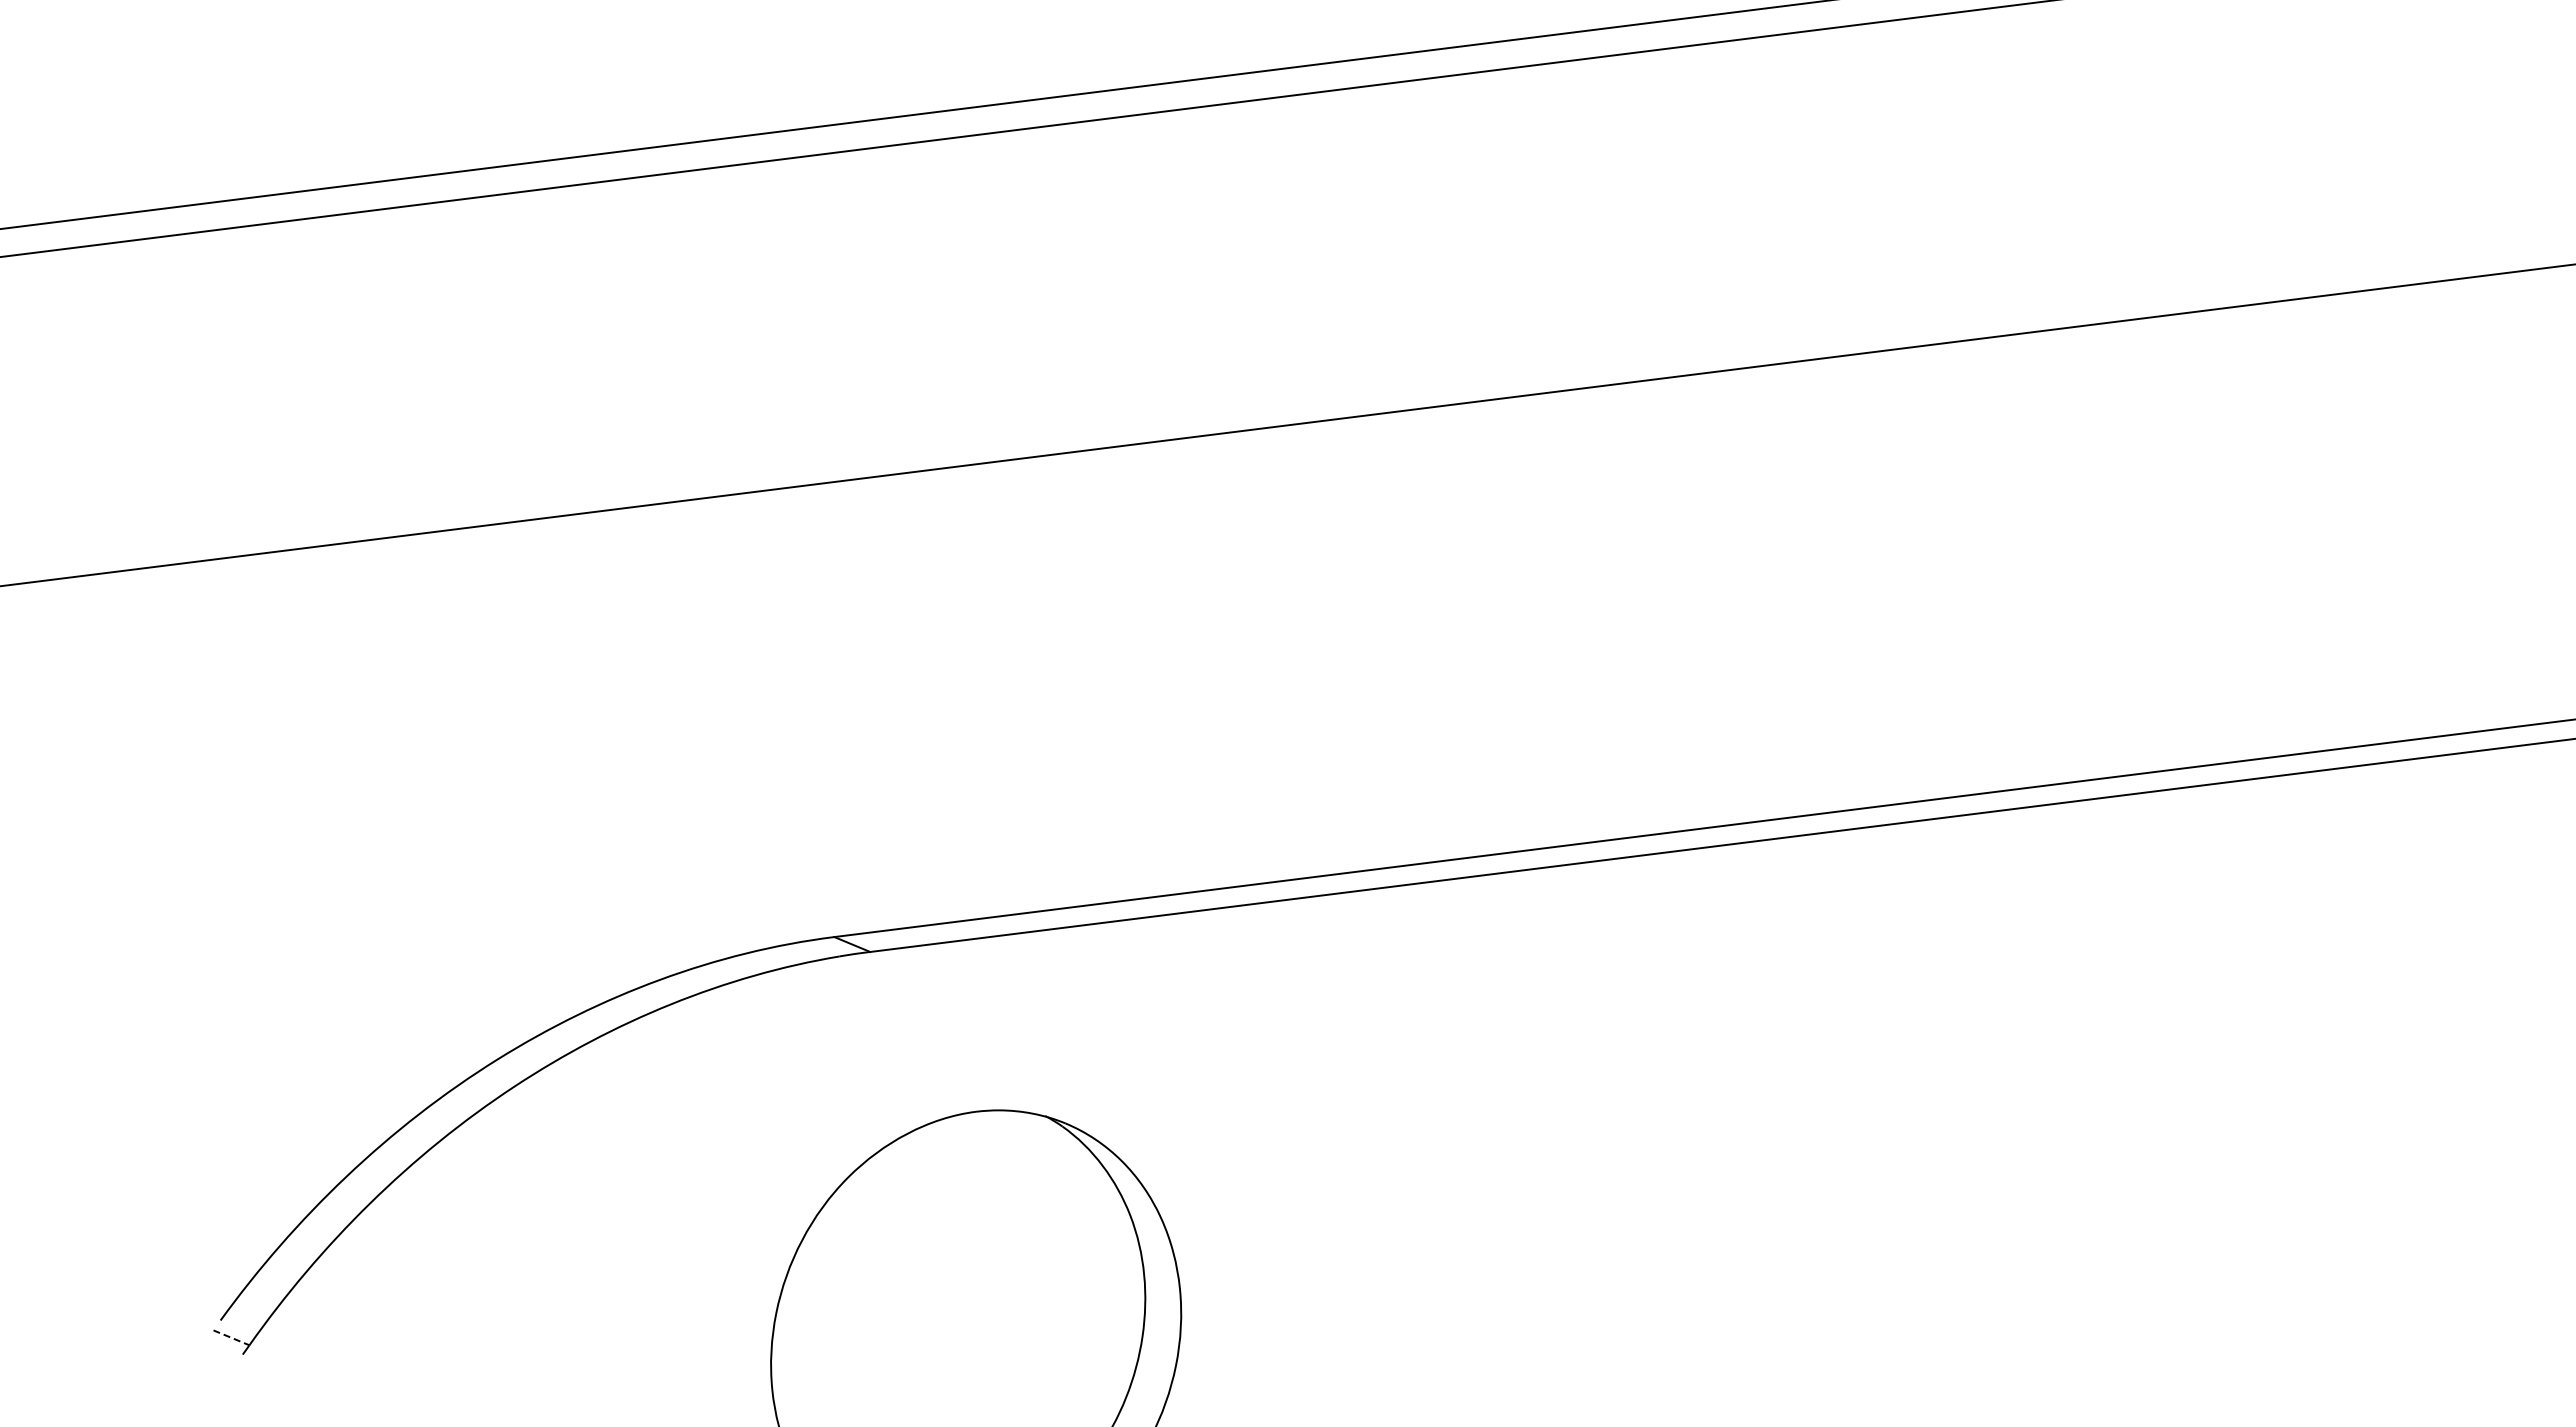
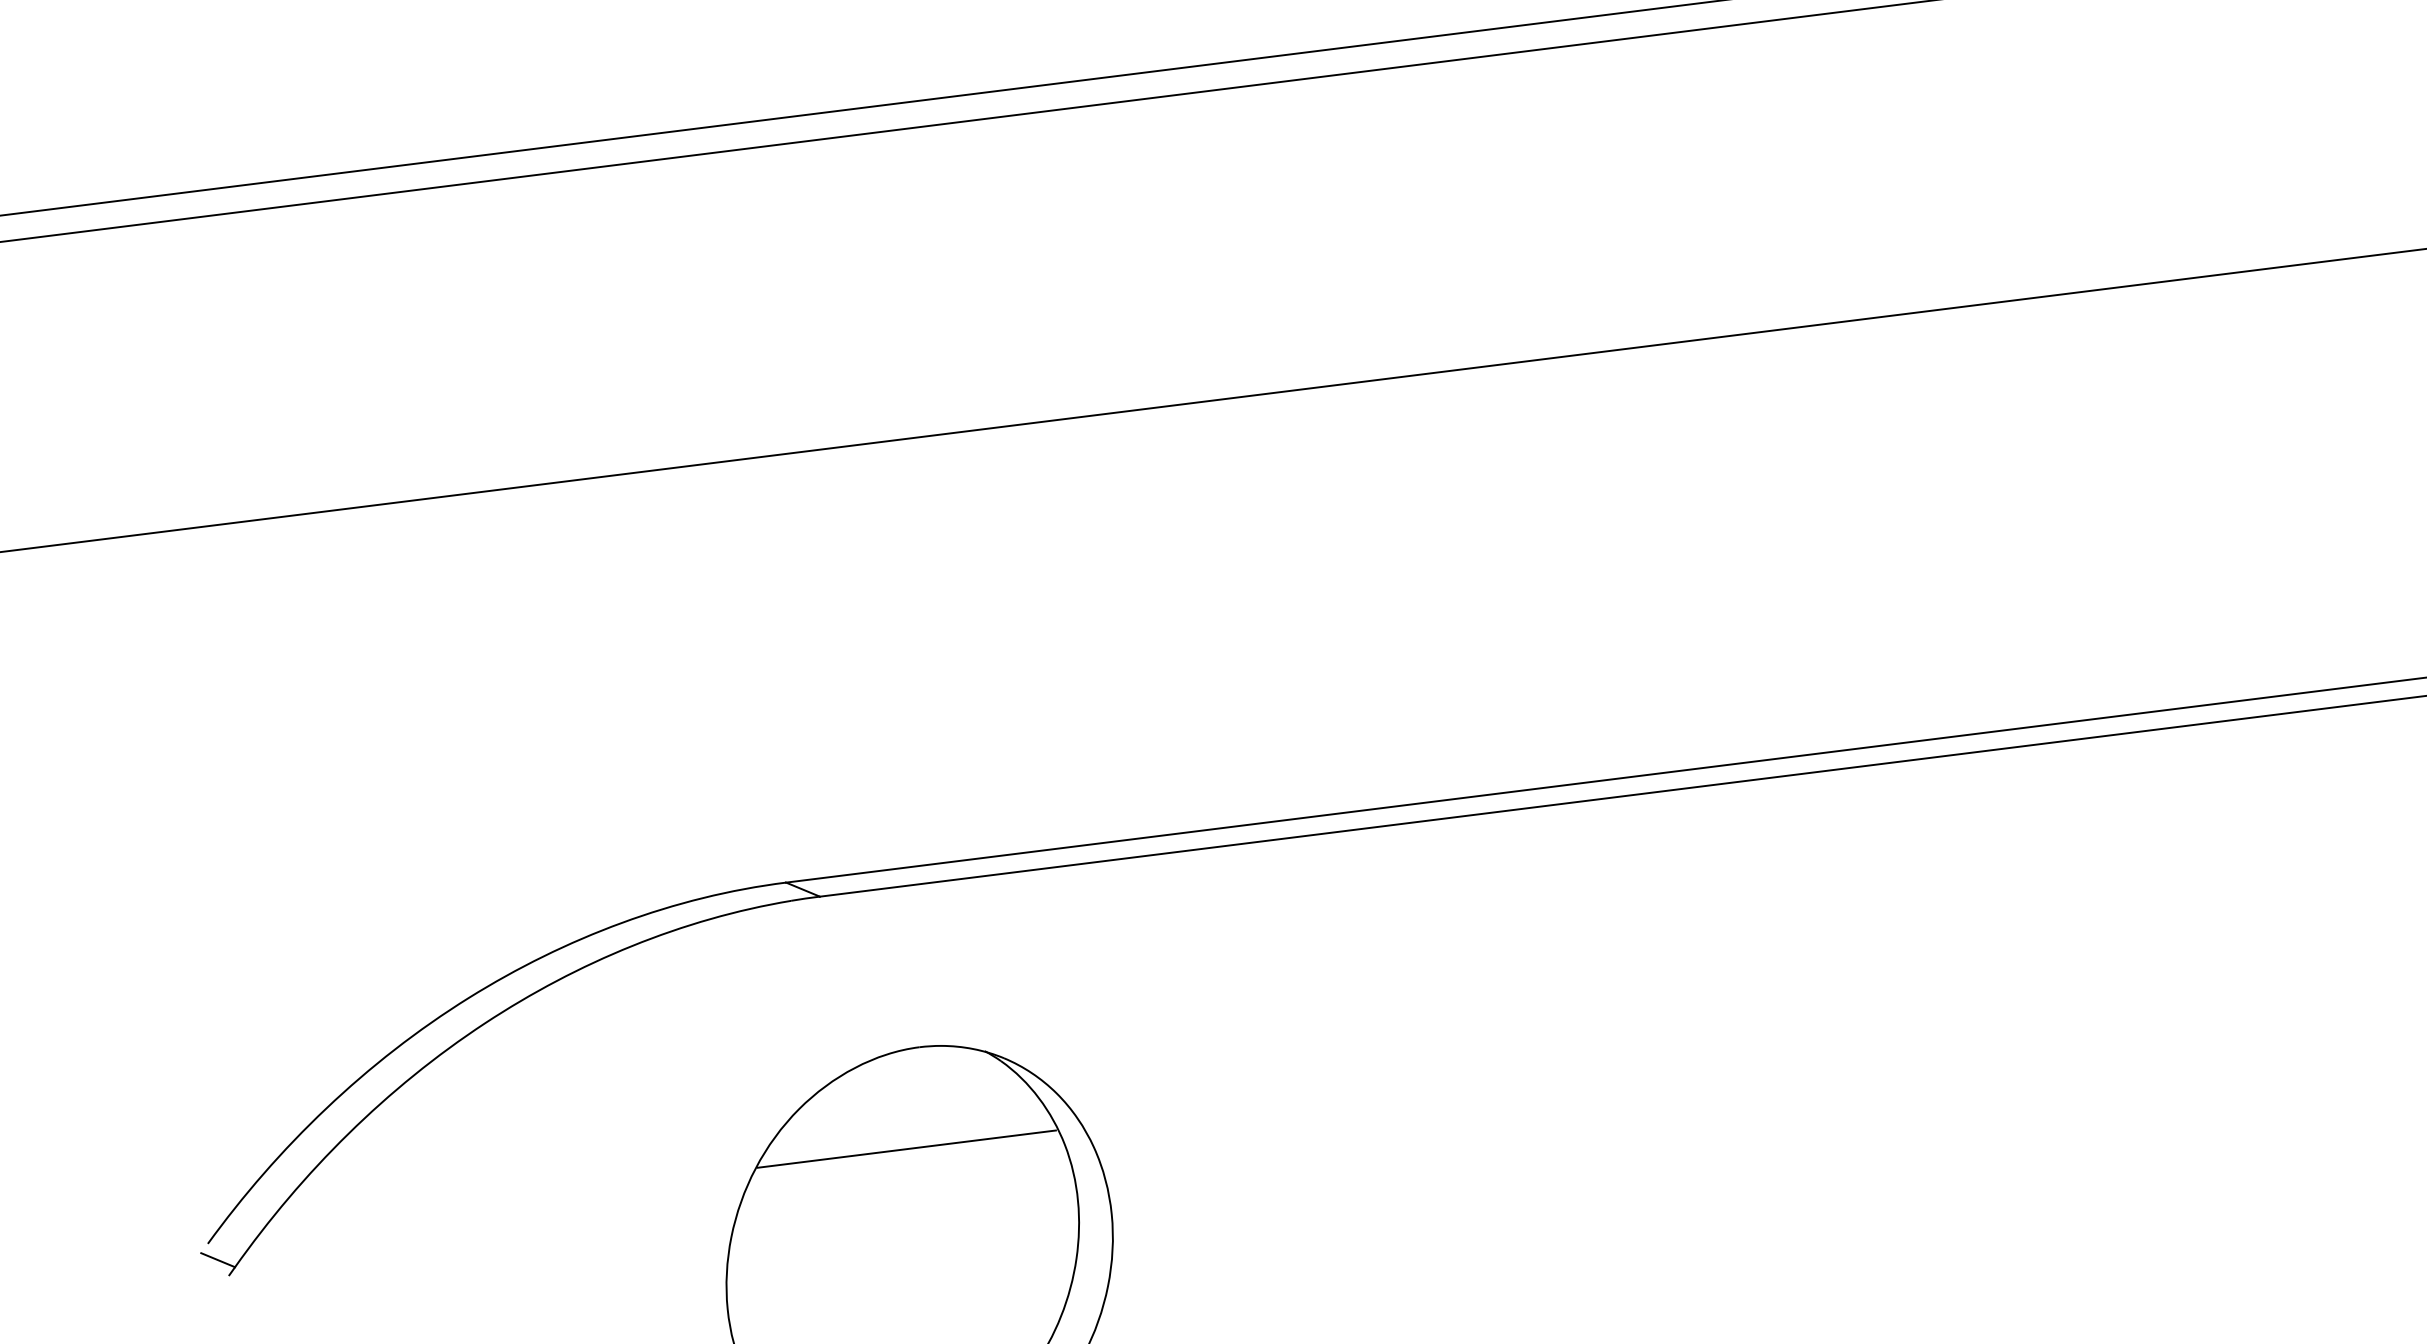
line: (962, 1219) -> (906, 1148), added
line: (231, 1338) -> (218, 1260), dashed -> solid

